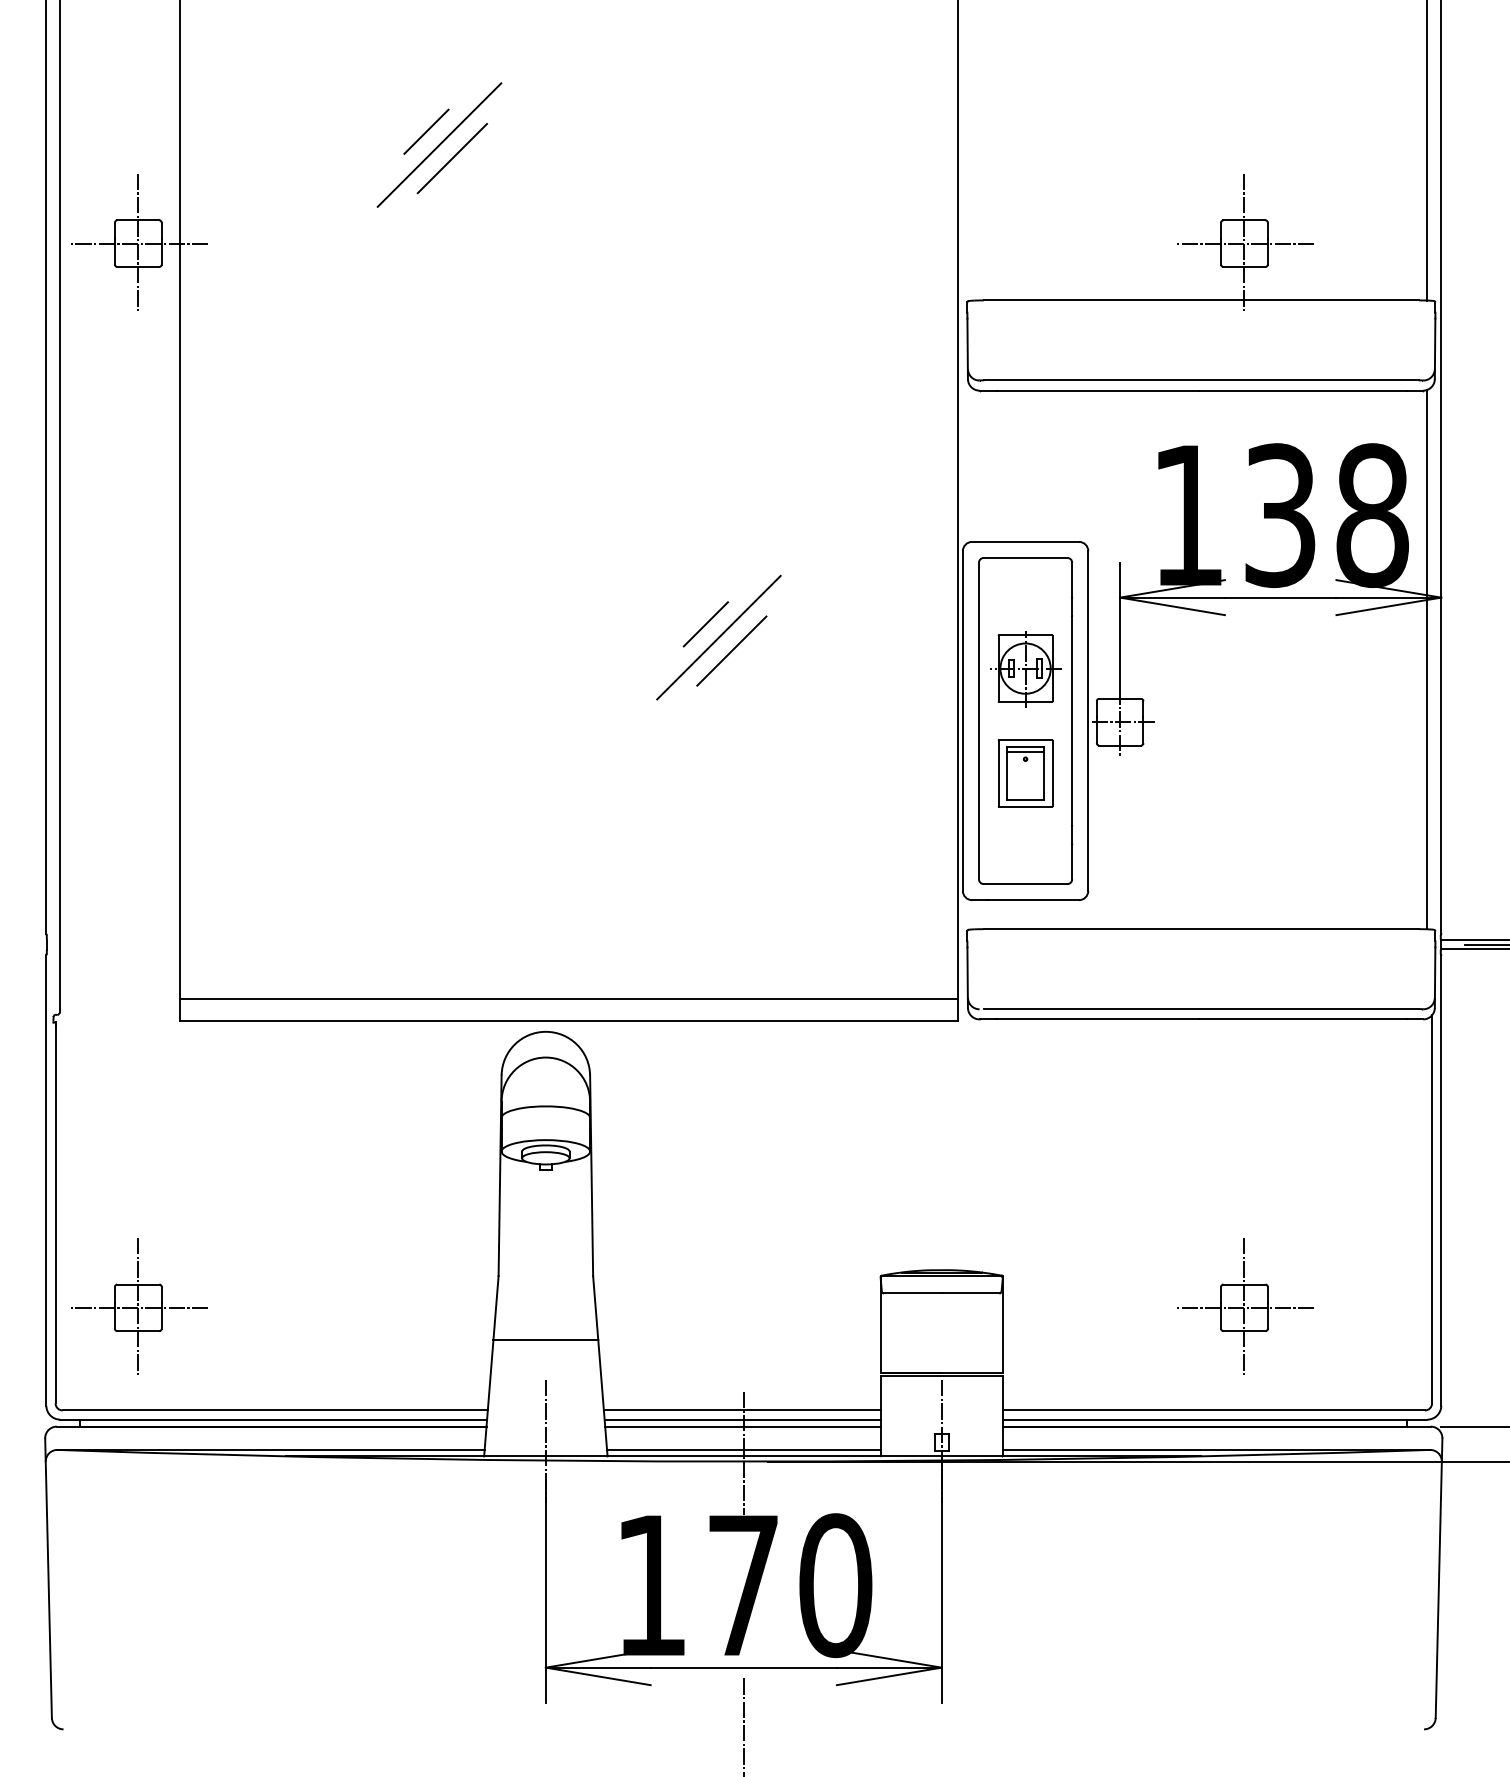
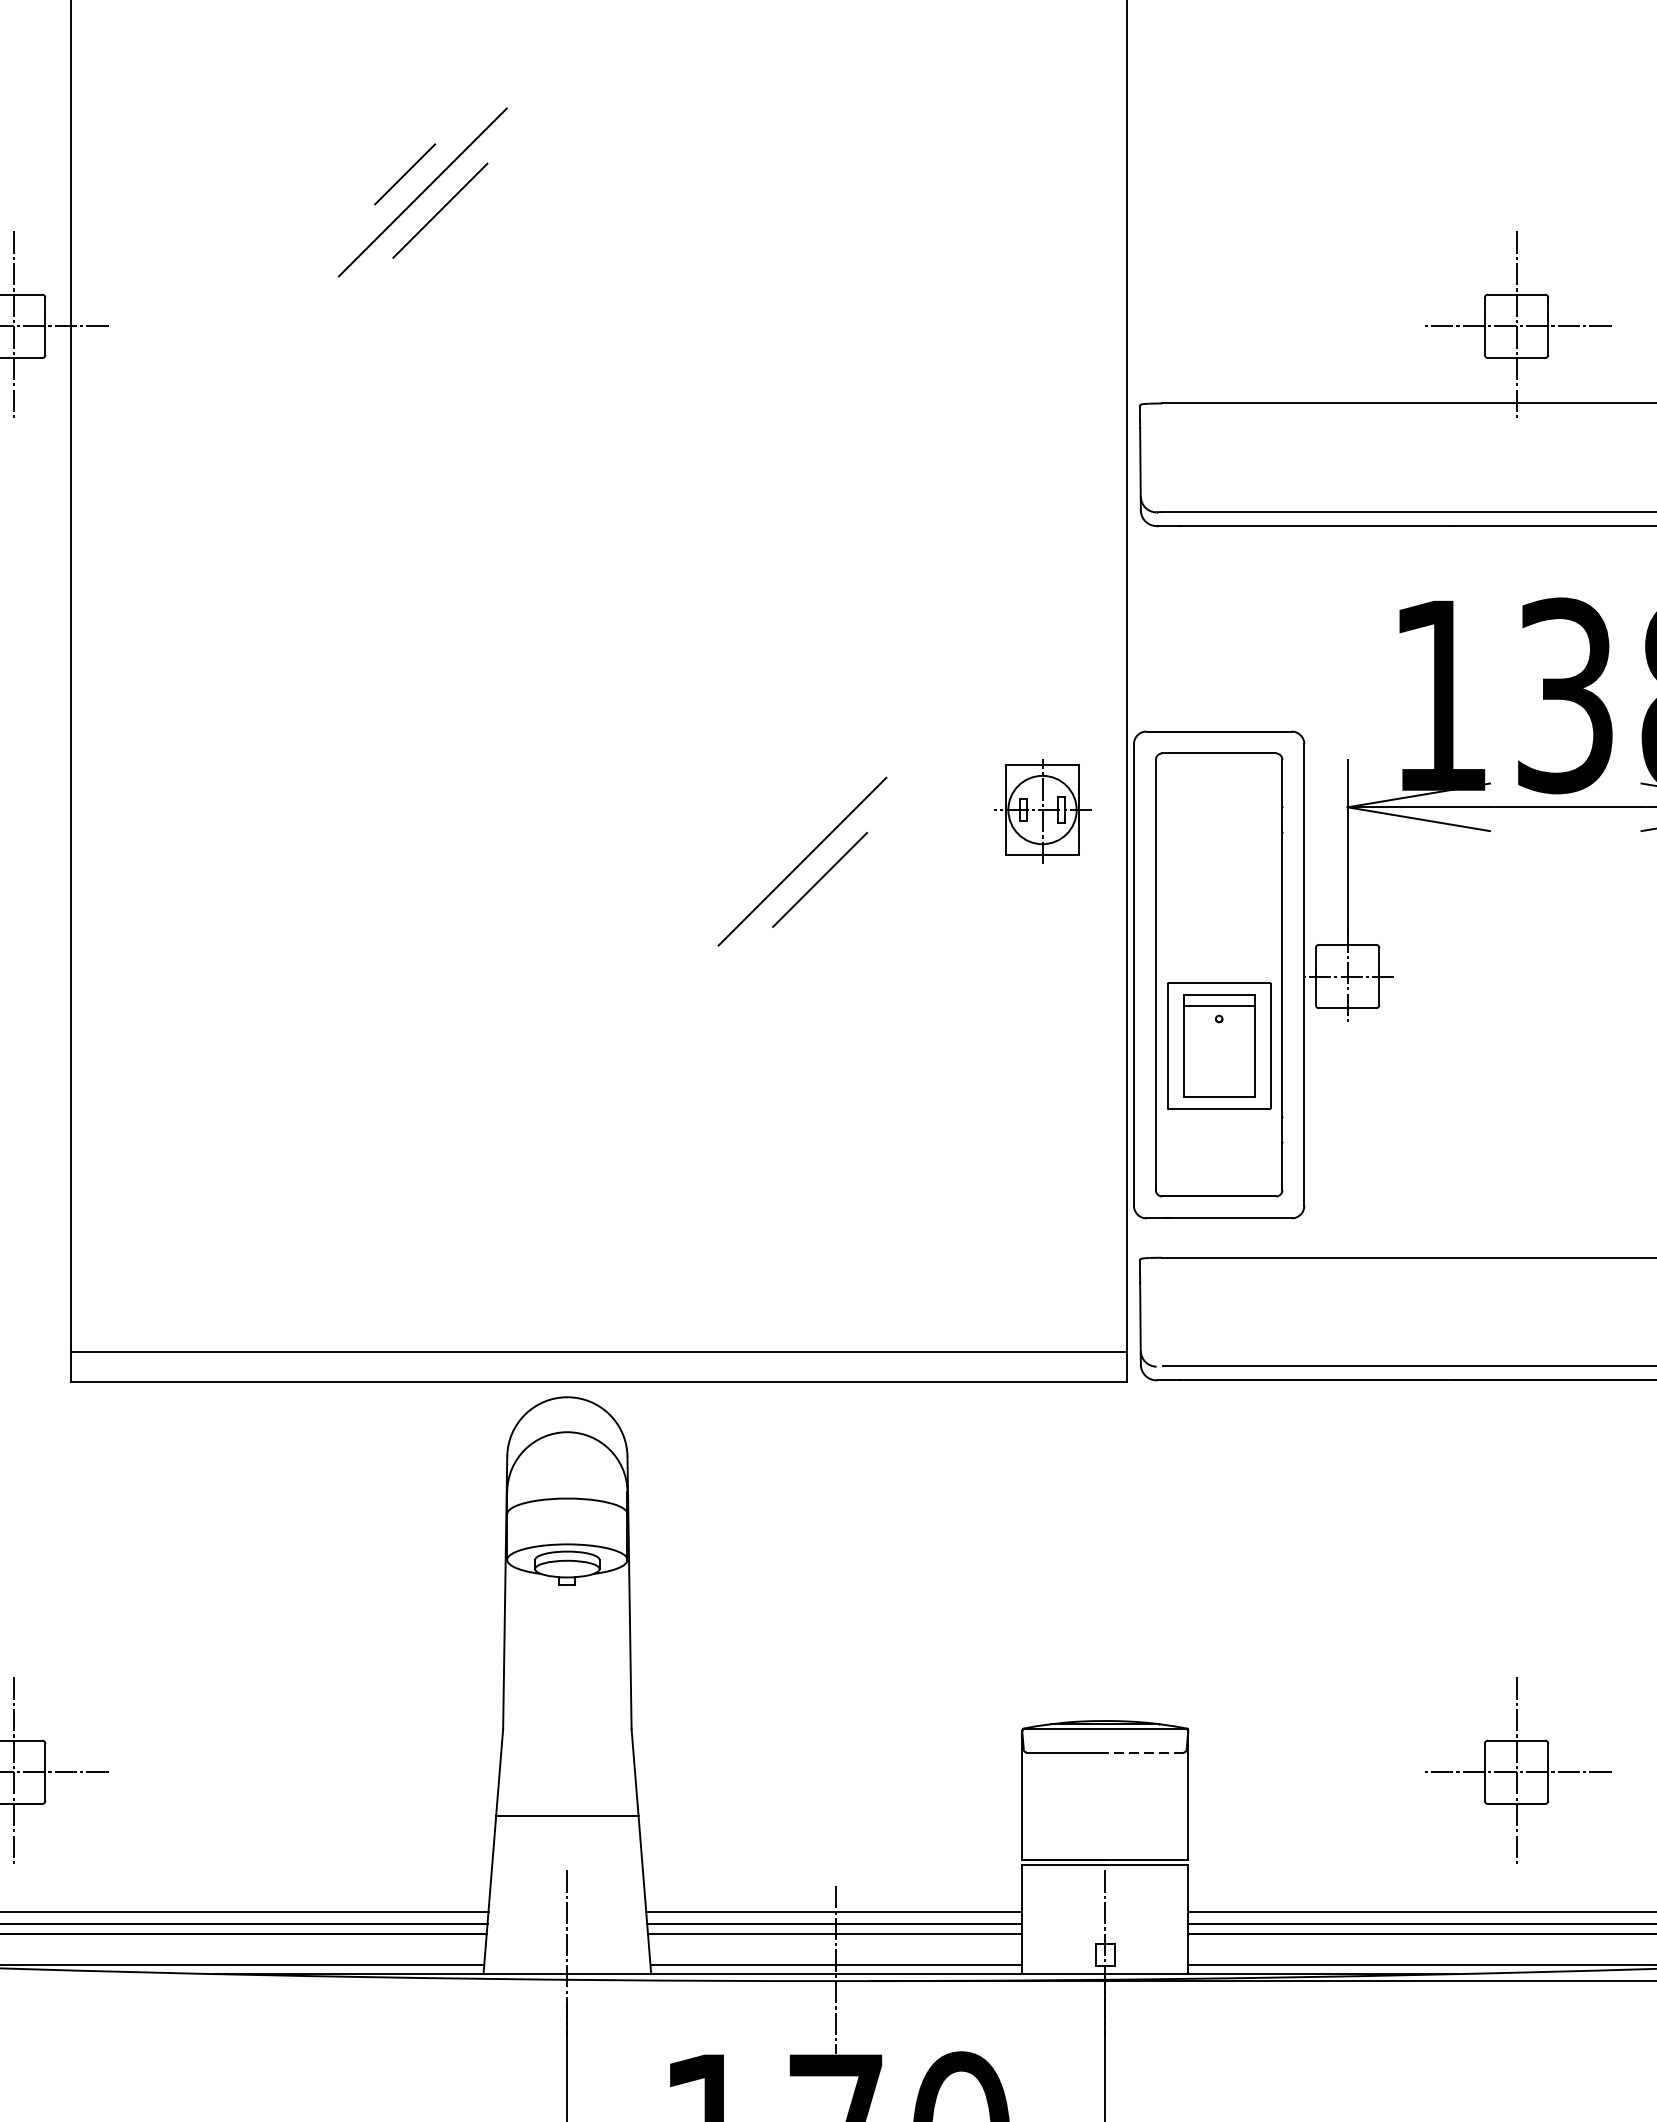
line: (705, 624) -> (784, 843), removed
part: (1025, 669) -> (1042, 811), moved
part: (1025, 773) -> (1219, 1046), size x1.4
line: (970, 1293) -> (1144, 1752), solid -> dashed

